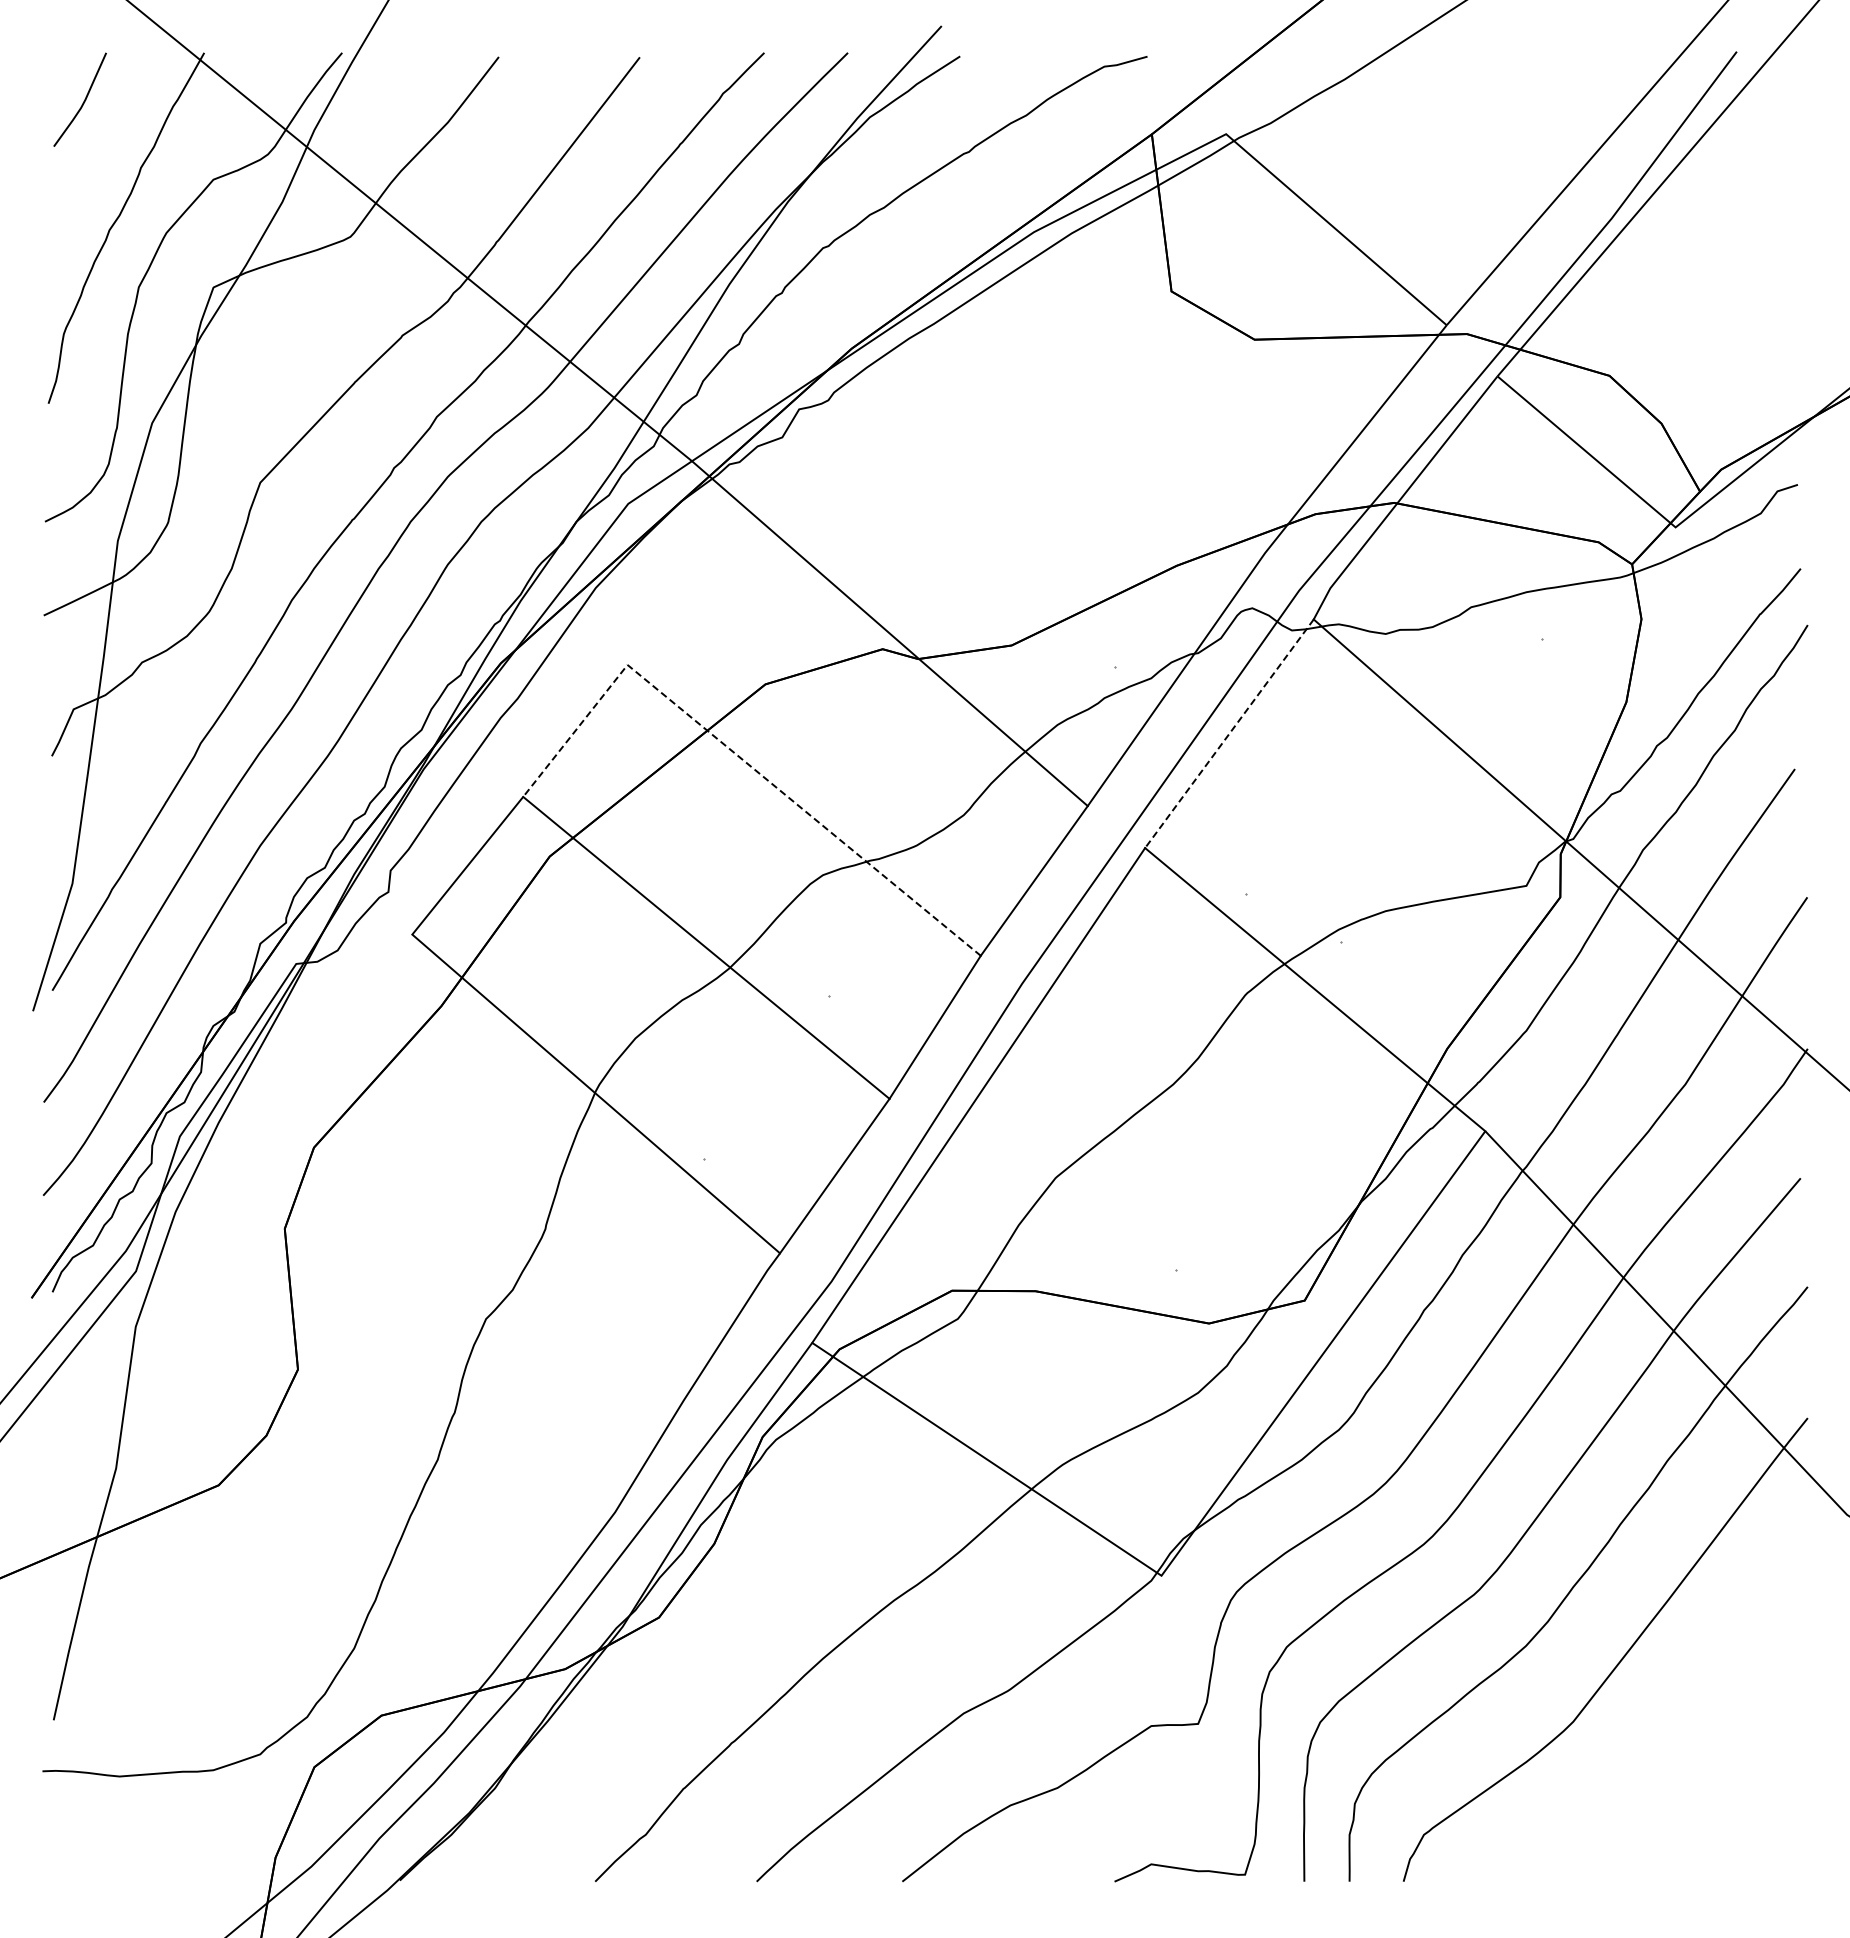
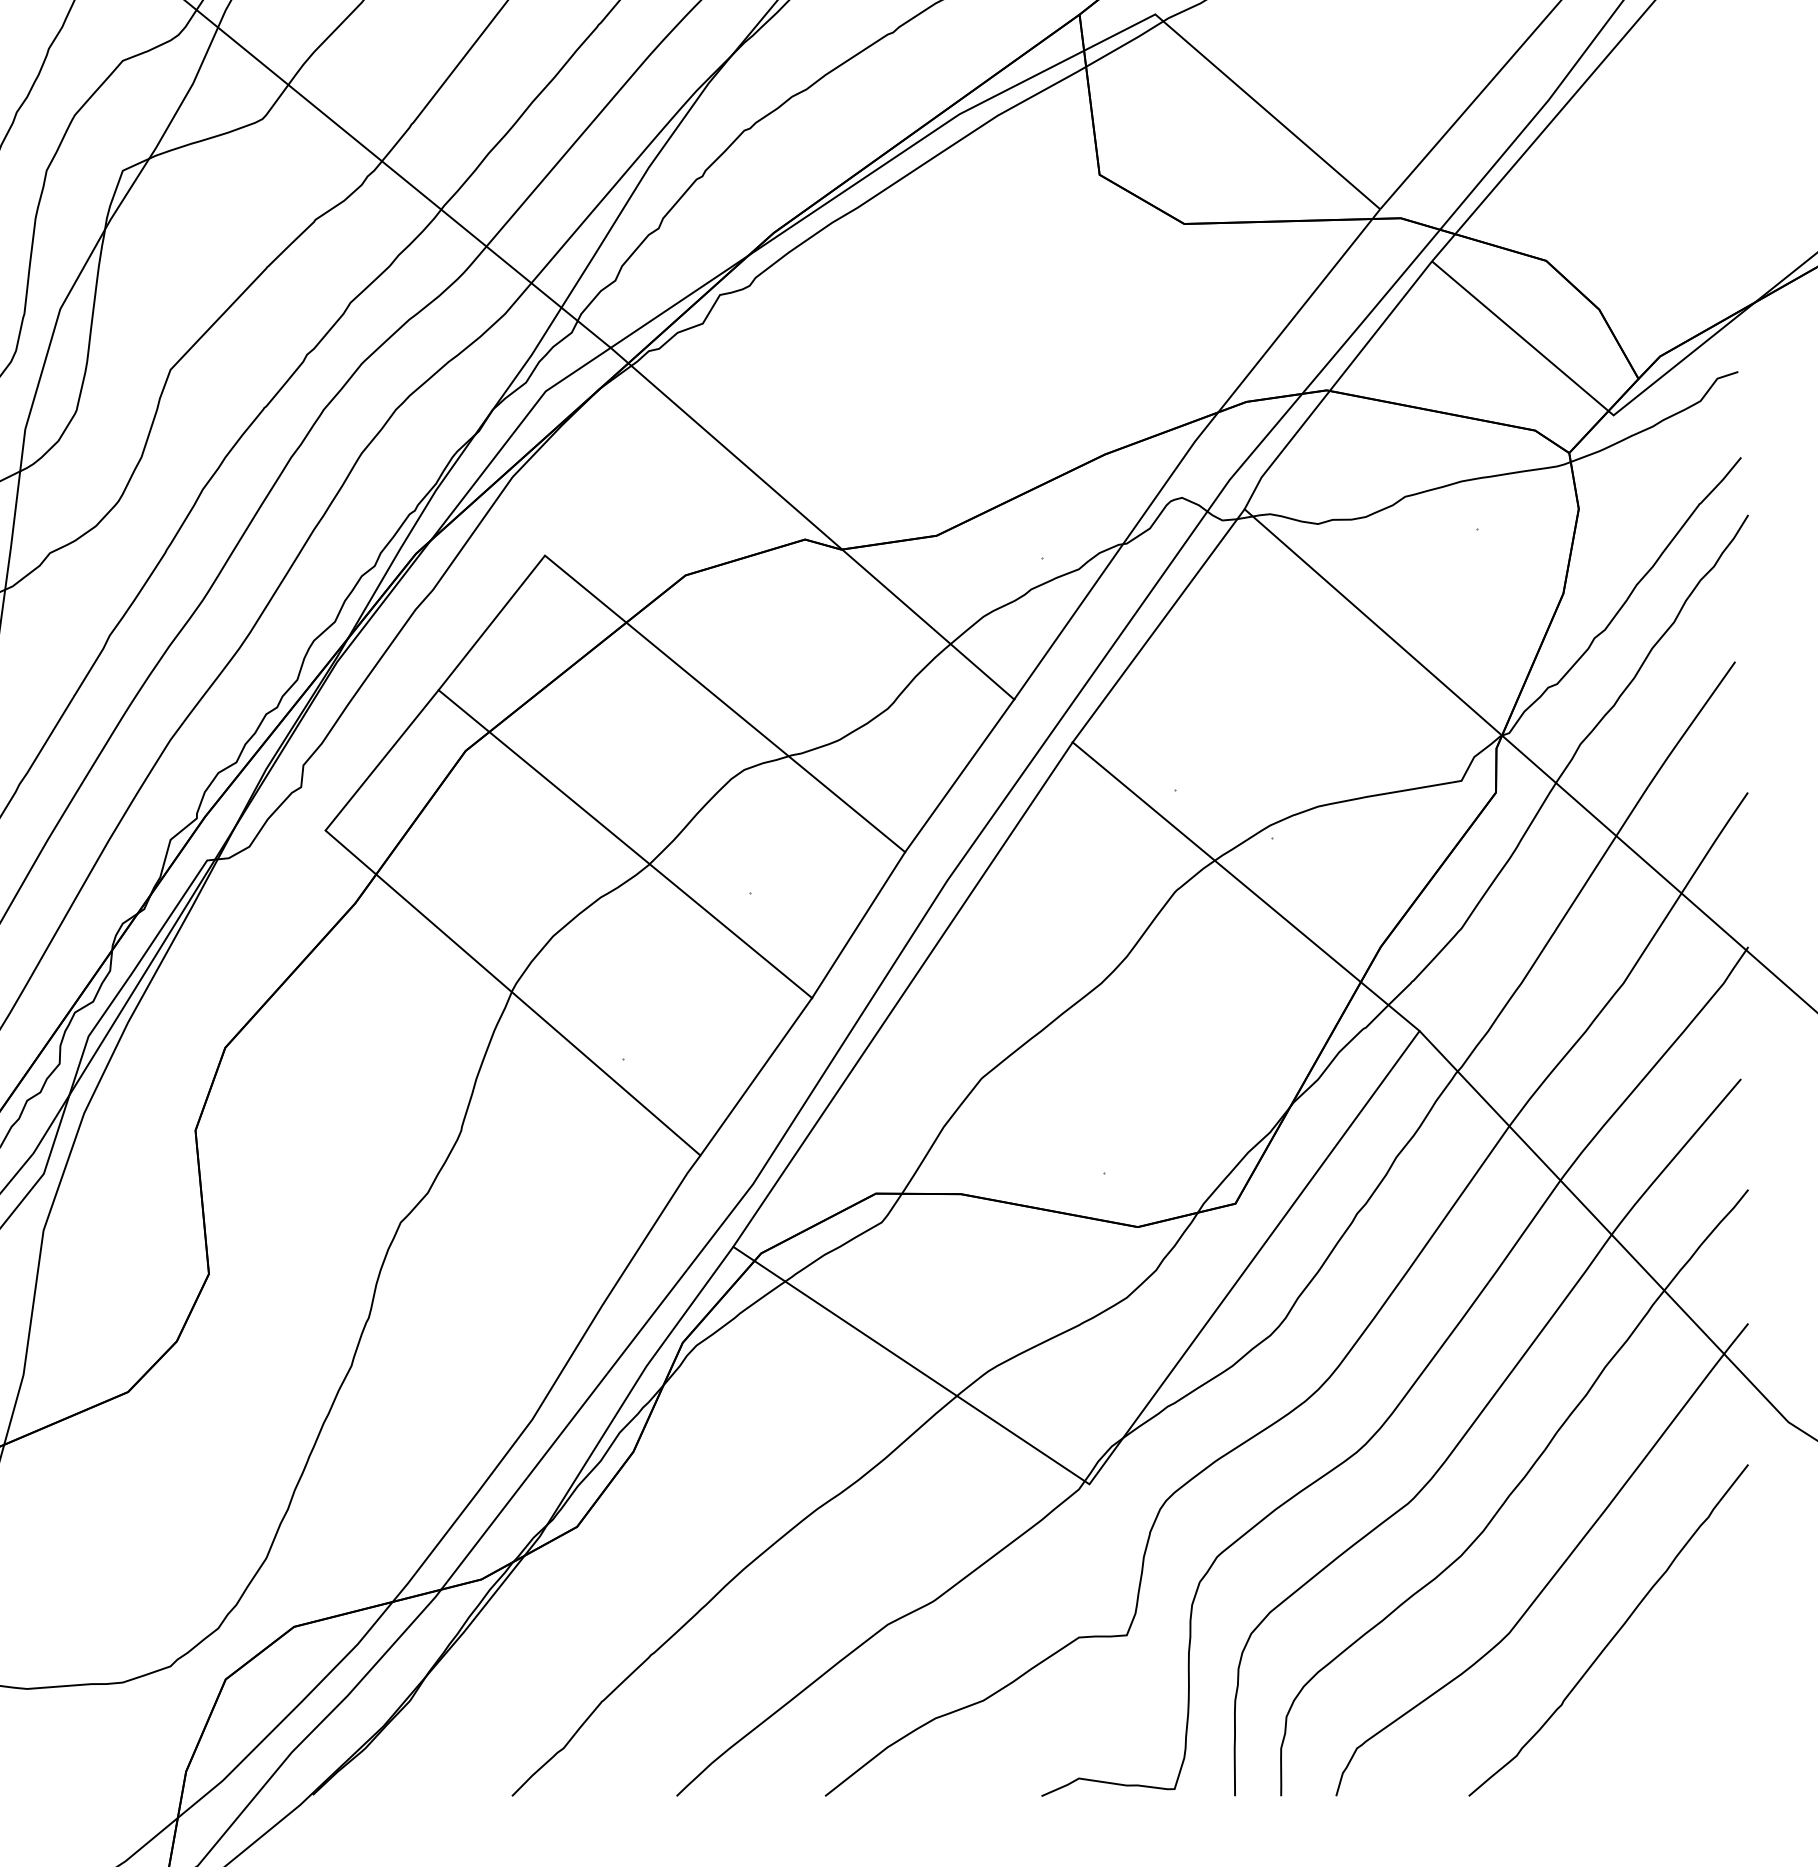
line: (1229, 734) -> (1158, 626), dashed -> solid
line: (738, 756) -> (658, 648), dashed -> solid
curve: (1675, 1724) -> (1613, 1635), added

